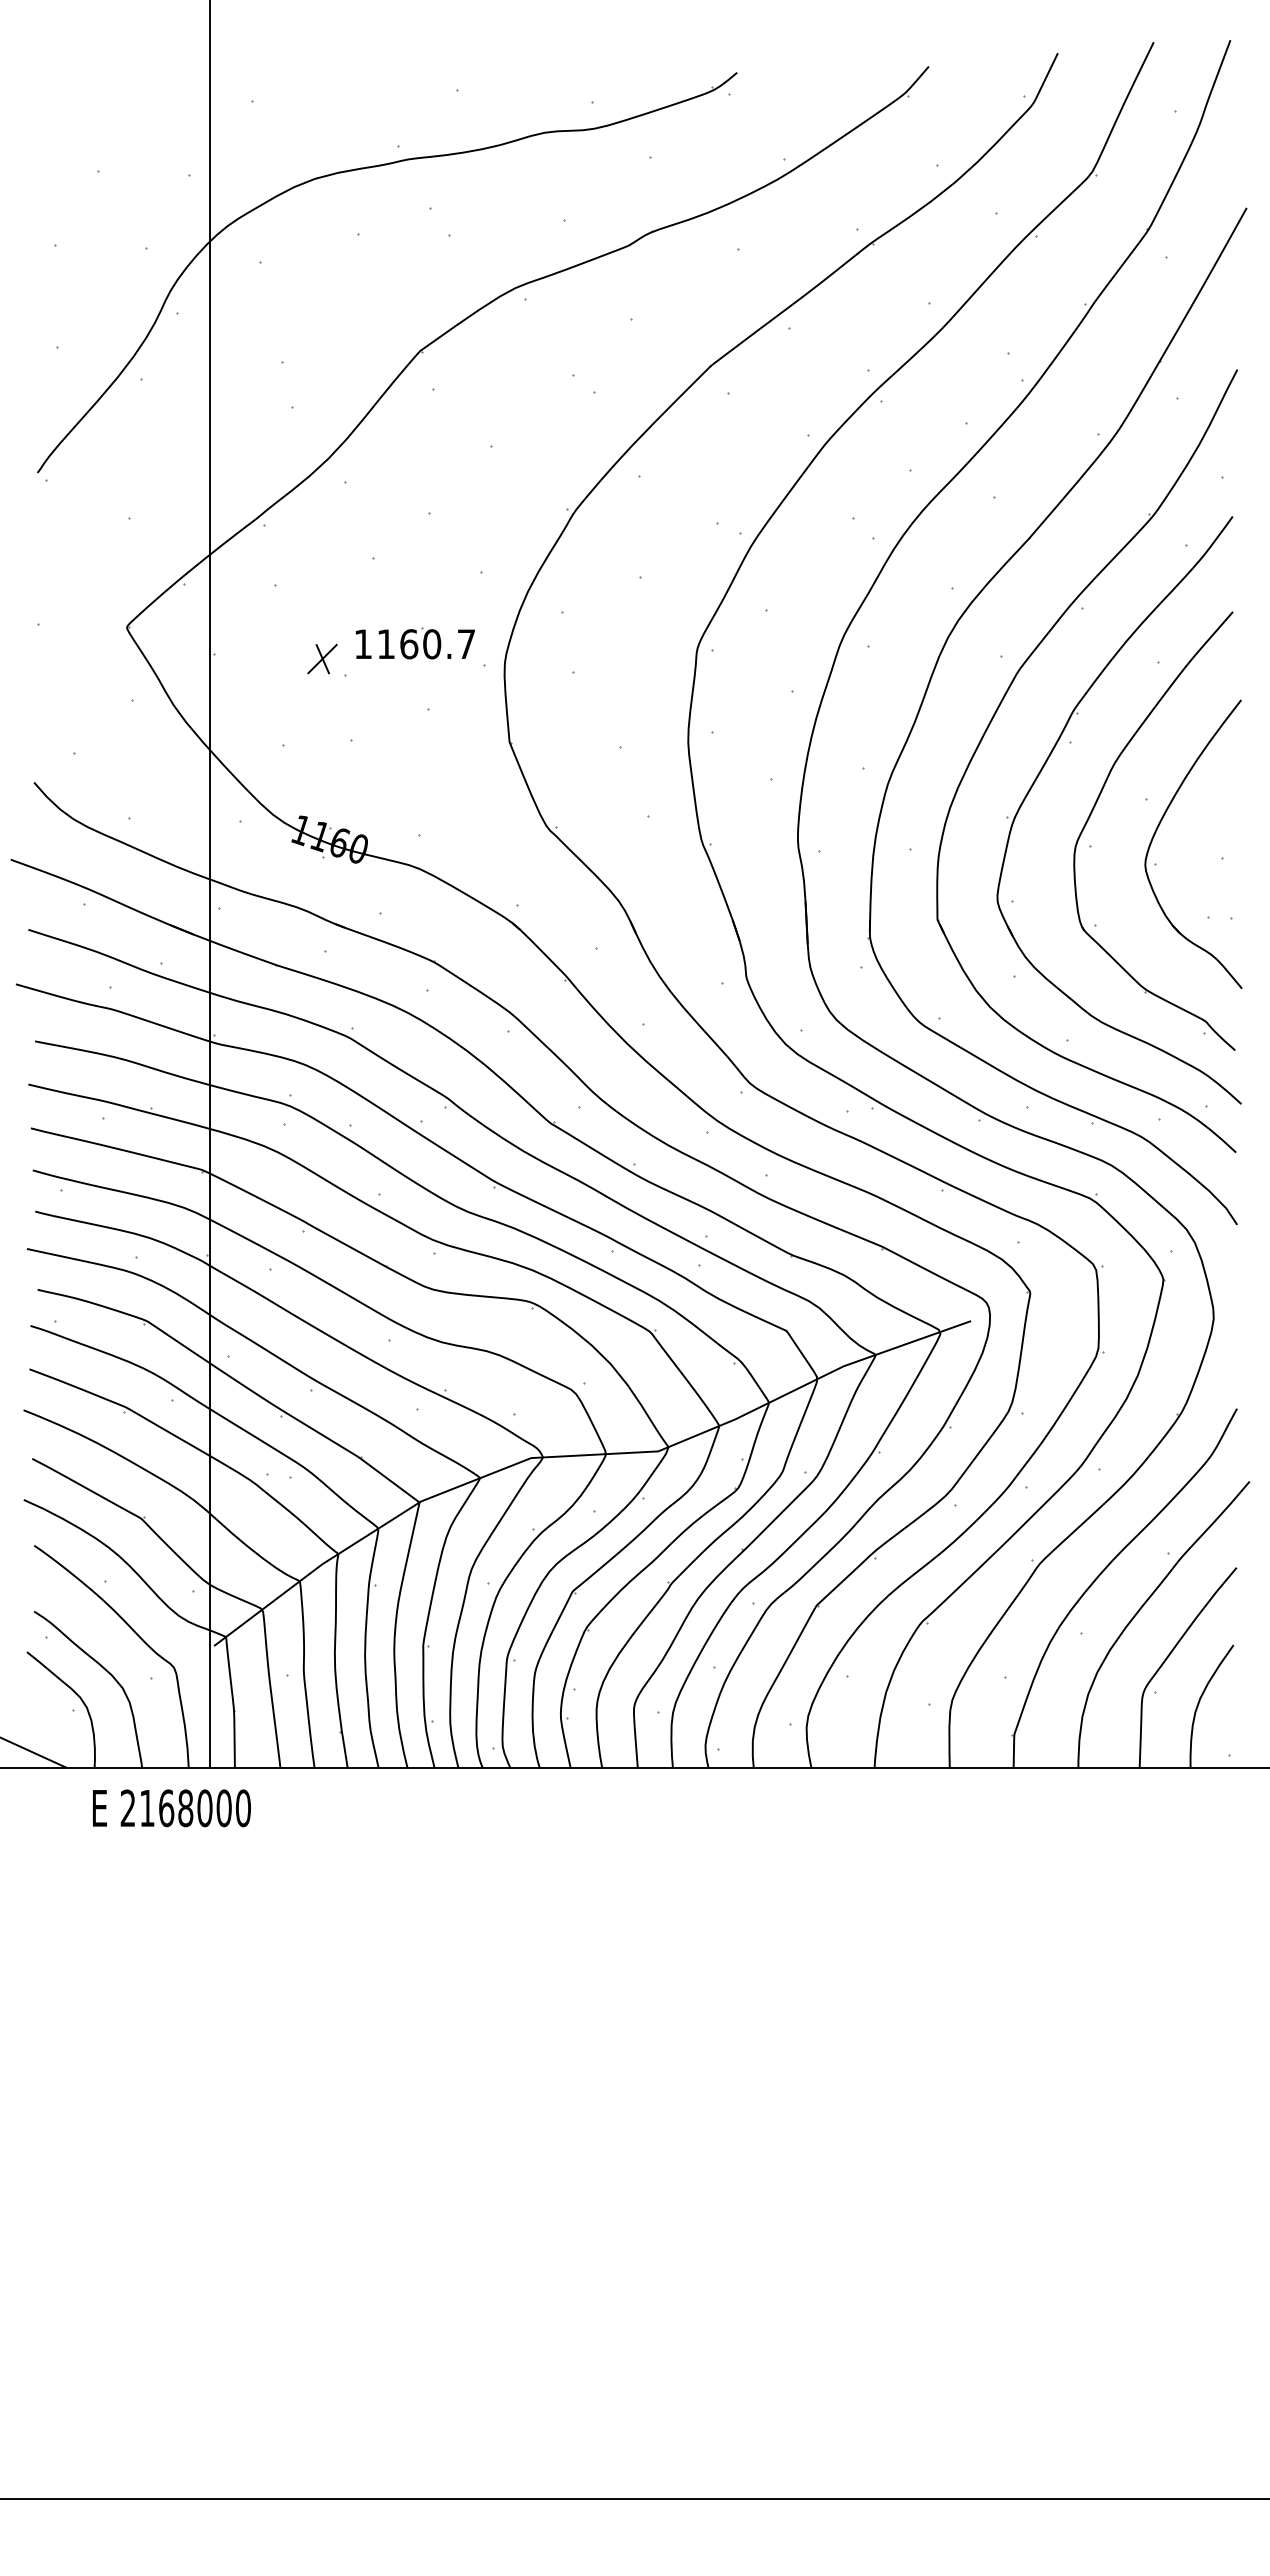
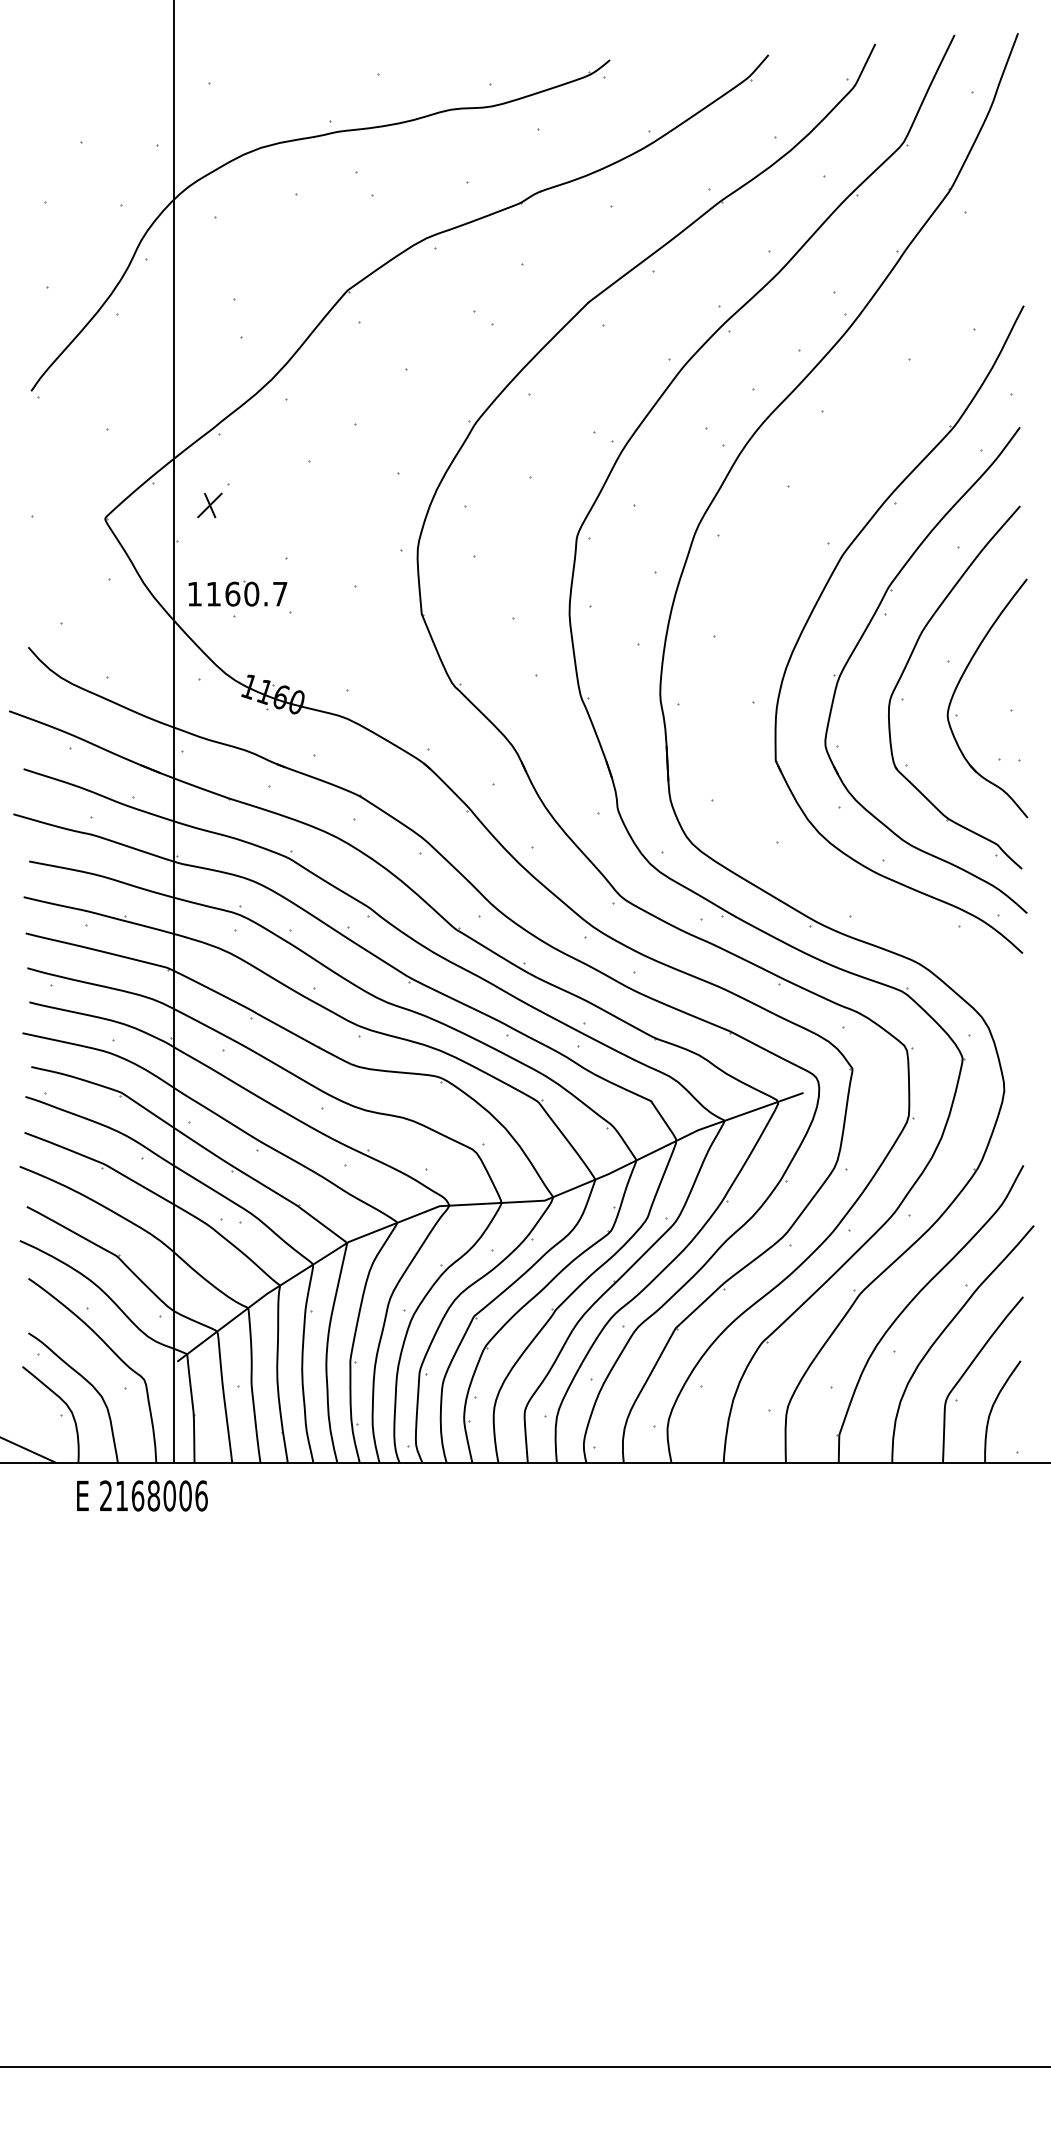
part: (415, 643) -> (238, 593), moved
part: (322, 658) -> (209, 505), moved
part: (934, 672) -> (773, 556), removed
text: (243, 1807) -> (201, 1495), 2168000 -> 2168006

